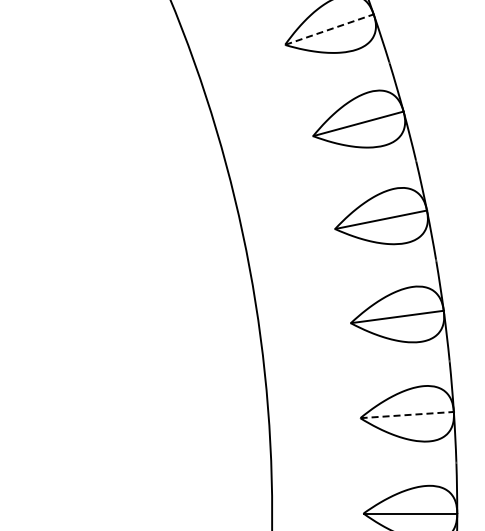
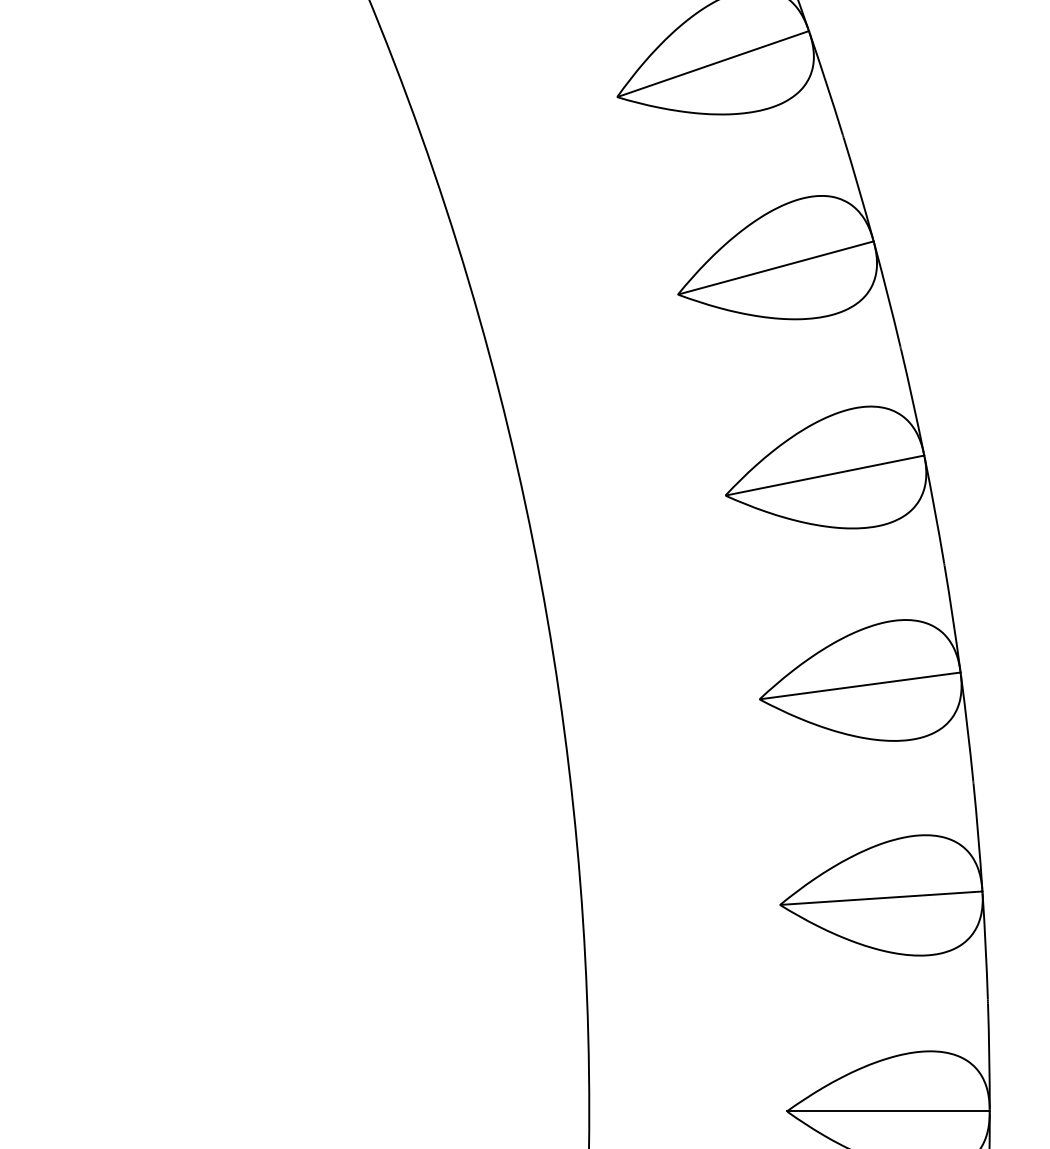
line: (329, 29) -> (713, 63), dashed -> solid
line: (407, 415) -> (882, 899), dashed -> solid

